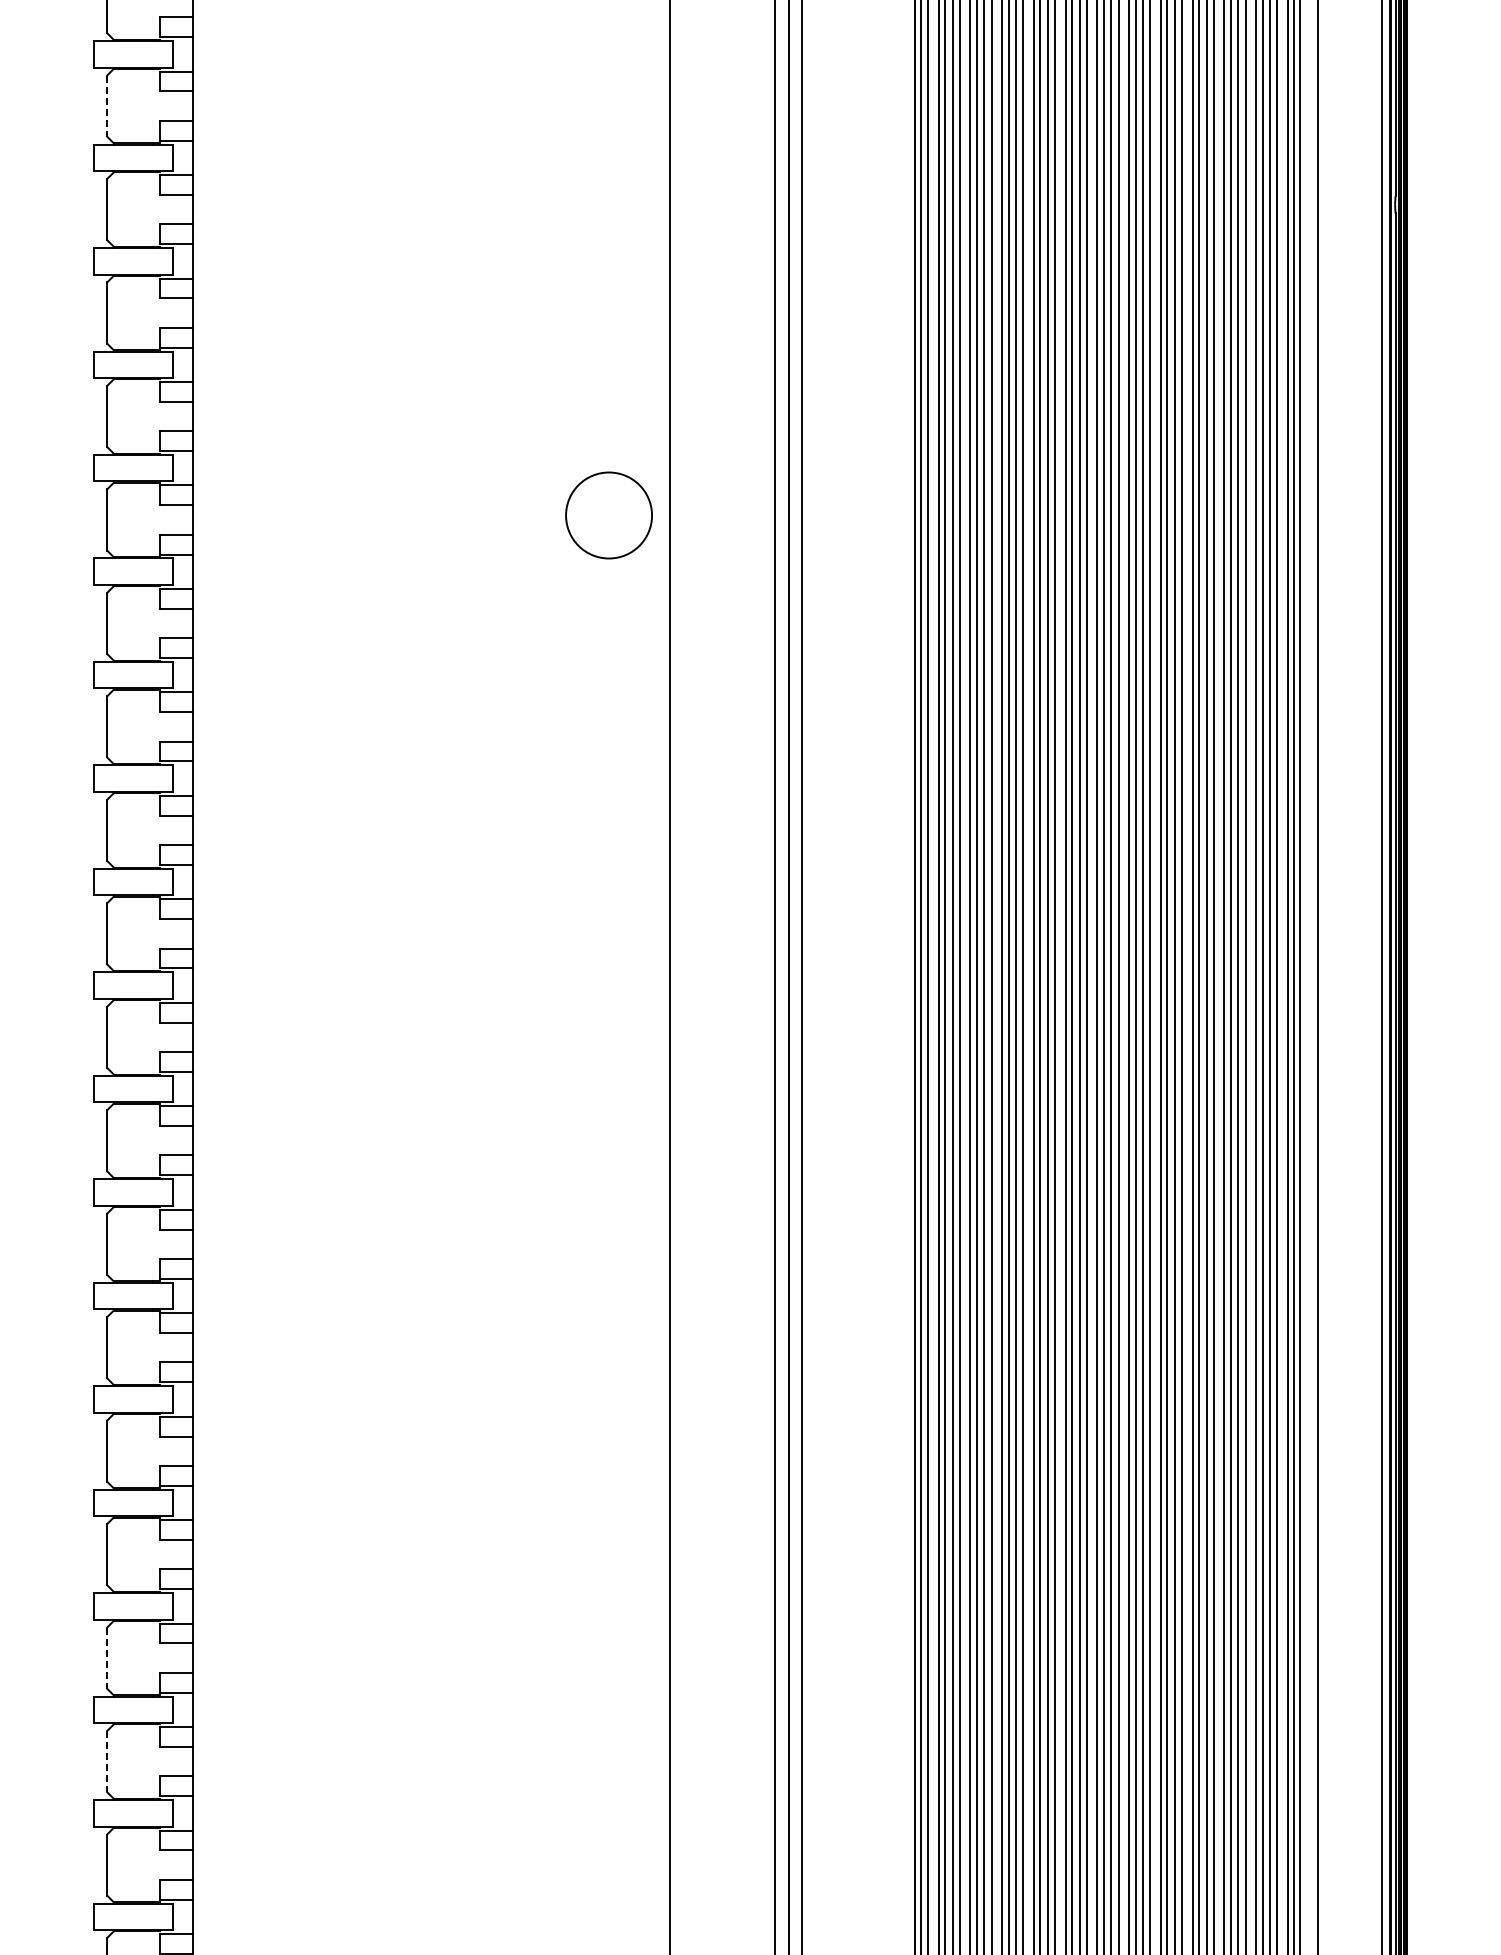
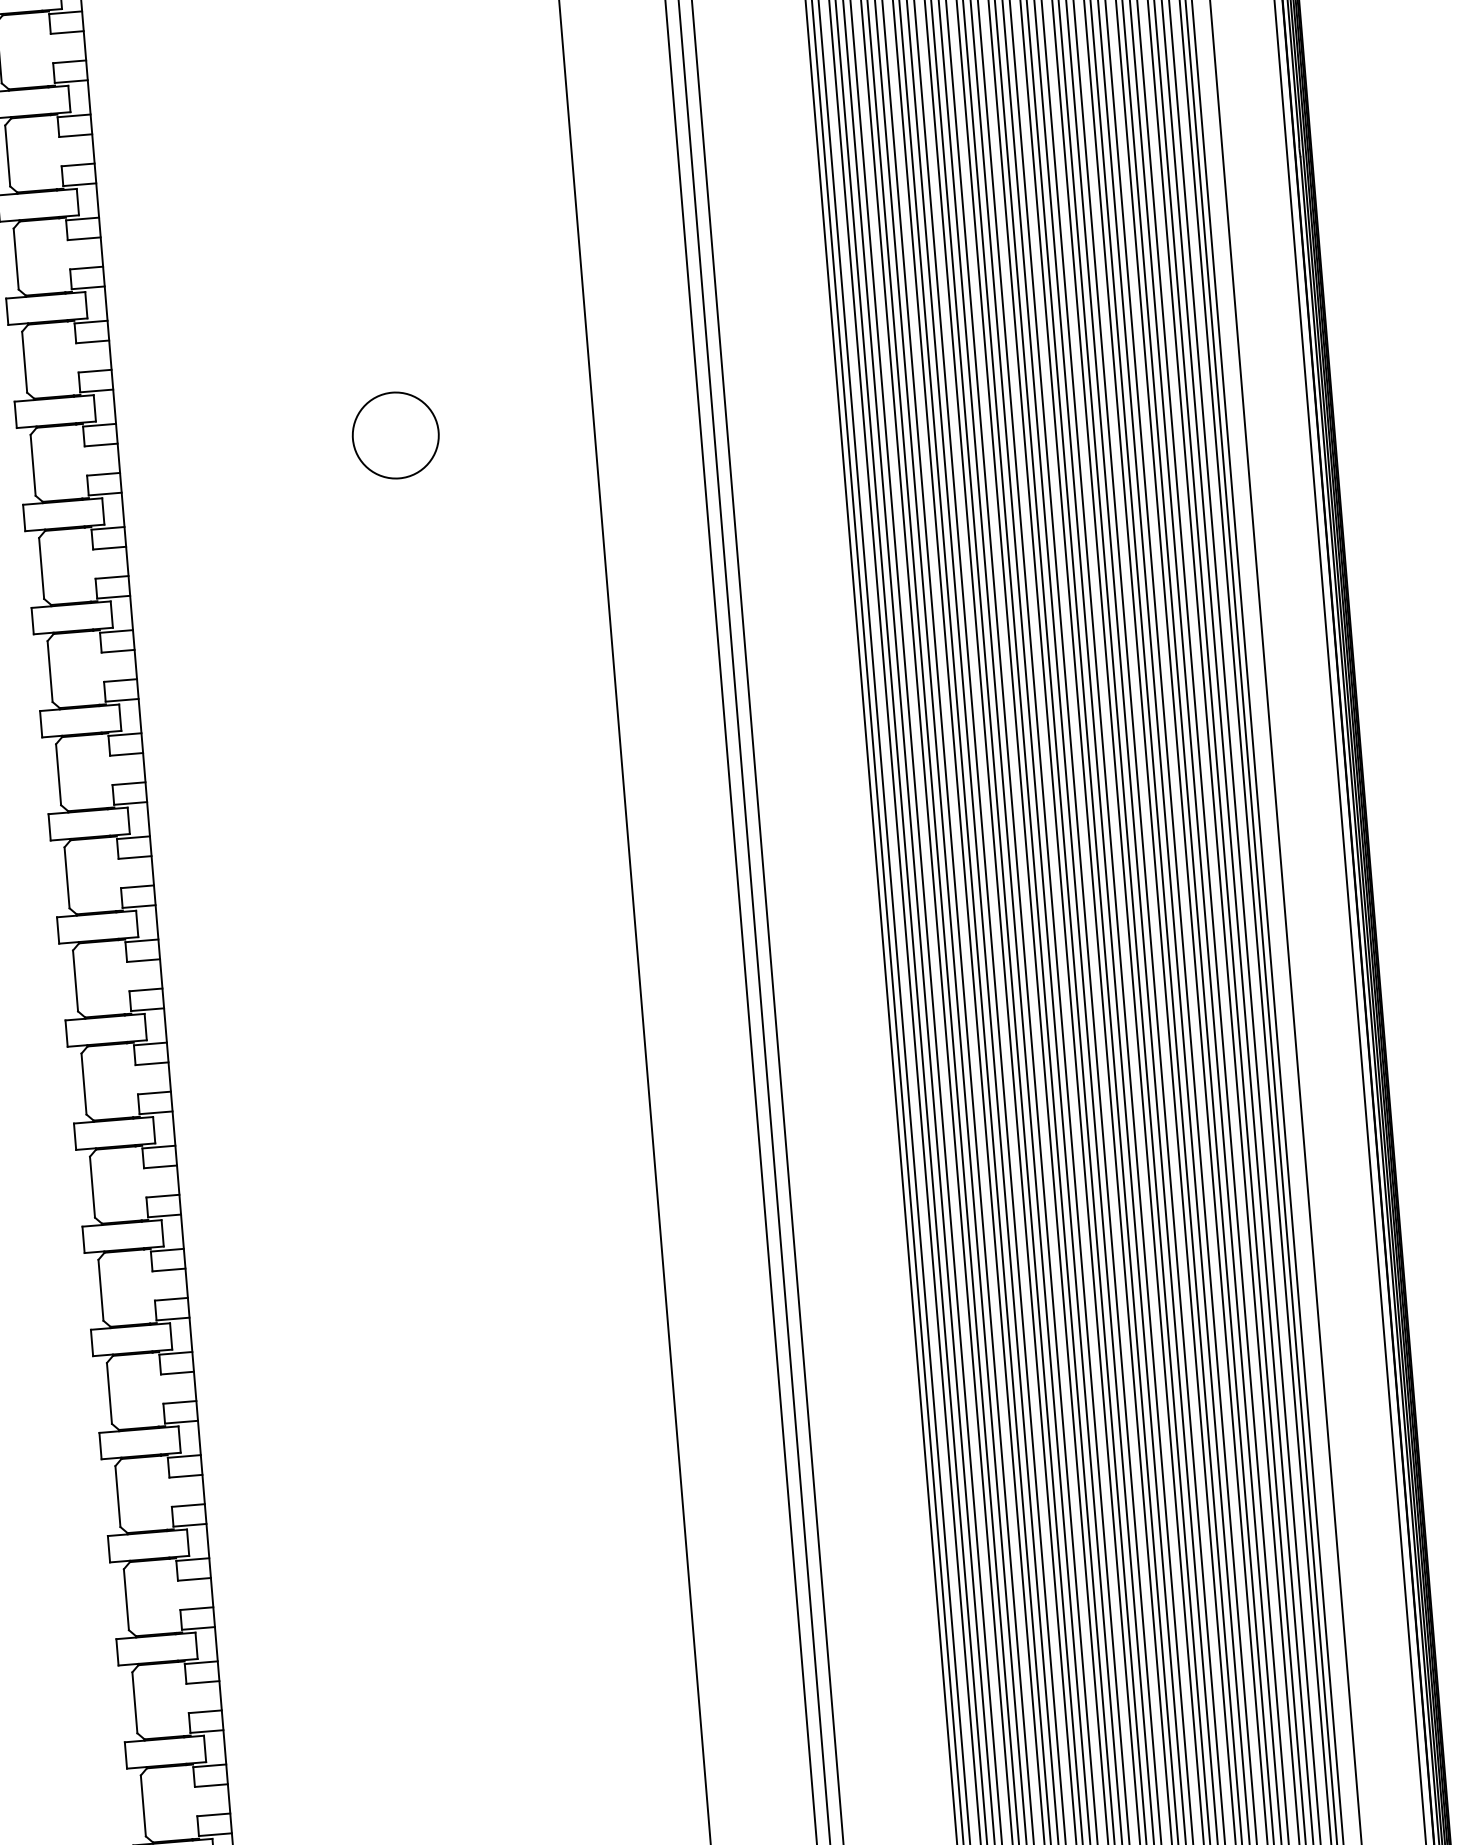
line: (107, 106) -> (8, 156), dashed -> solid
circle: (608, 515) -> (395, 435), moved
line: (107, 1658) -> (135, 1703), dashed -> solid
line: (107, 1761) -> (143, 1805), dashed -> solid

